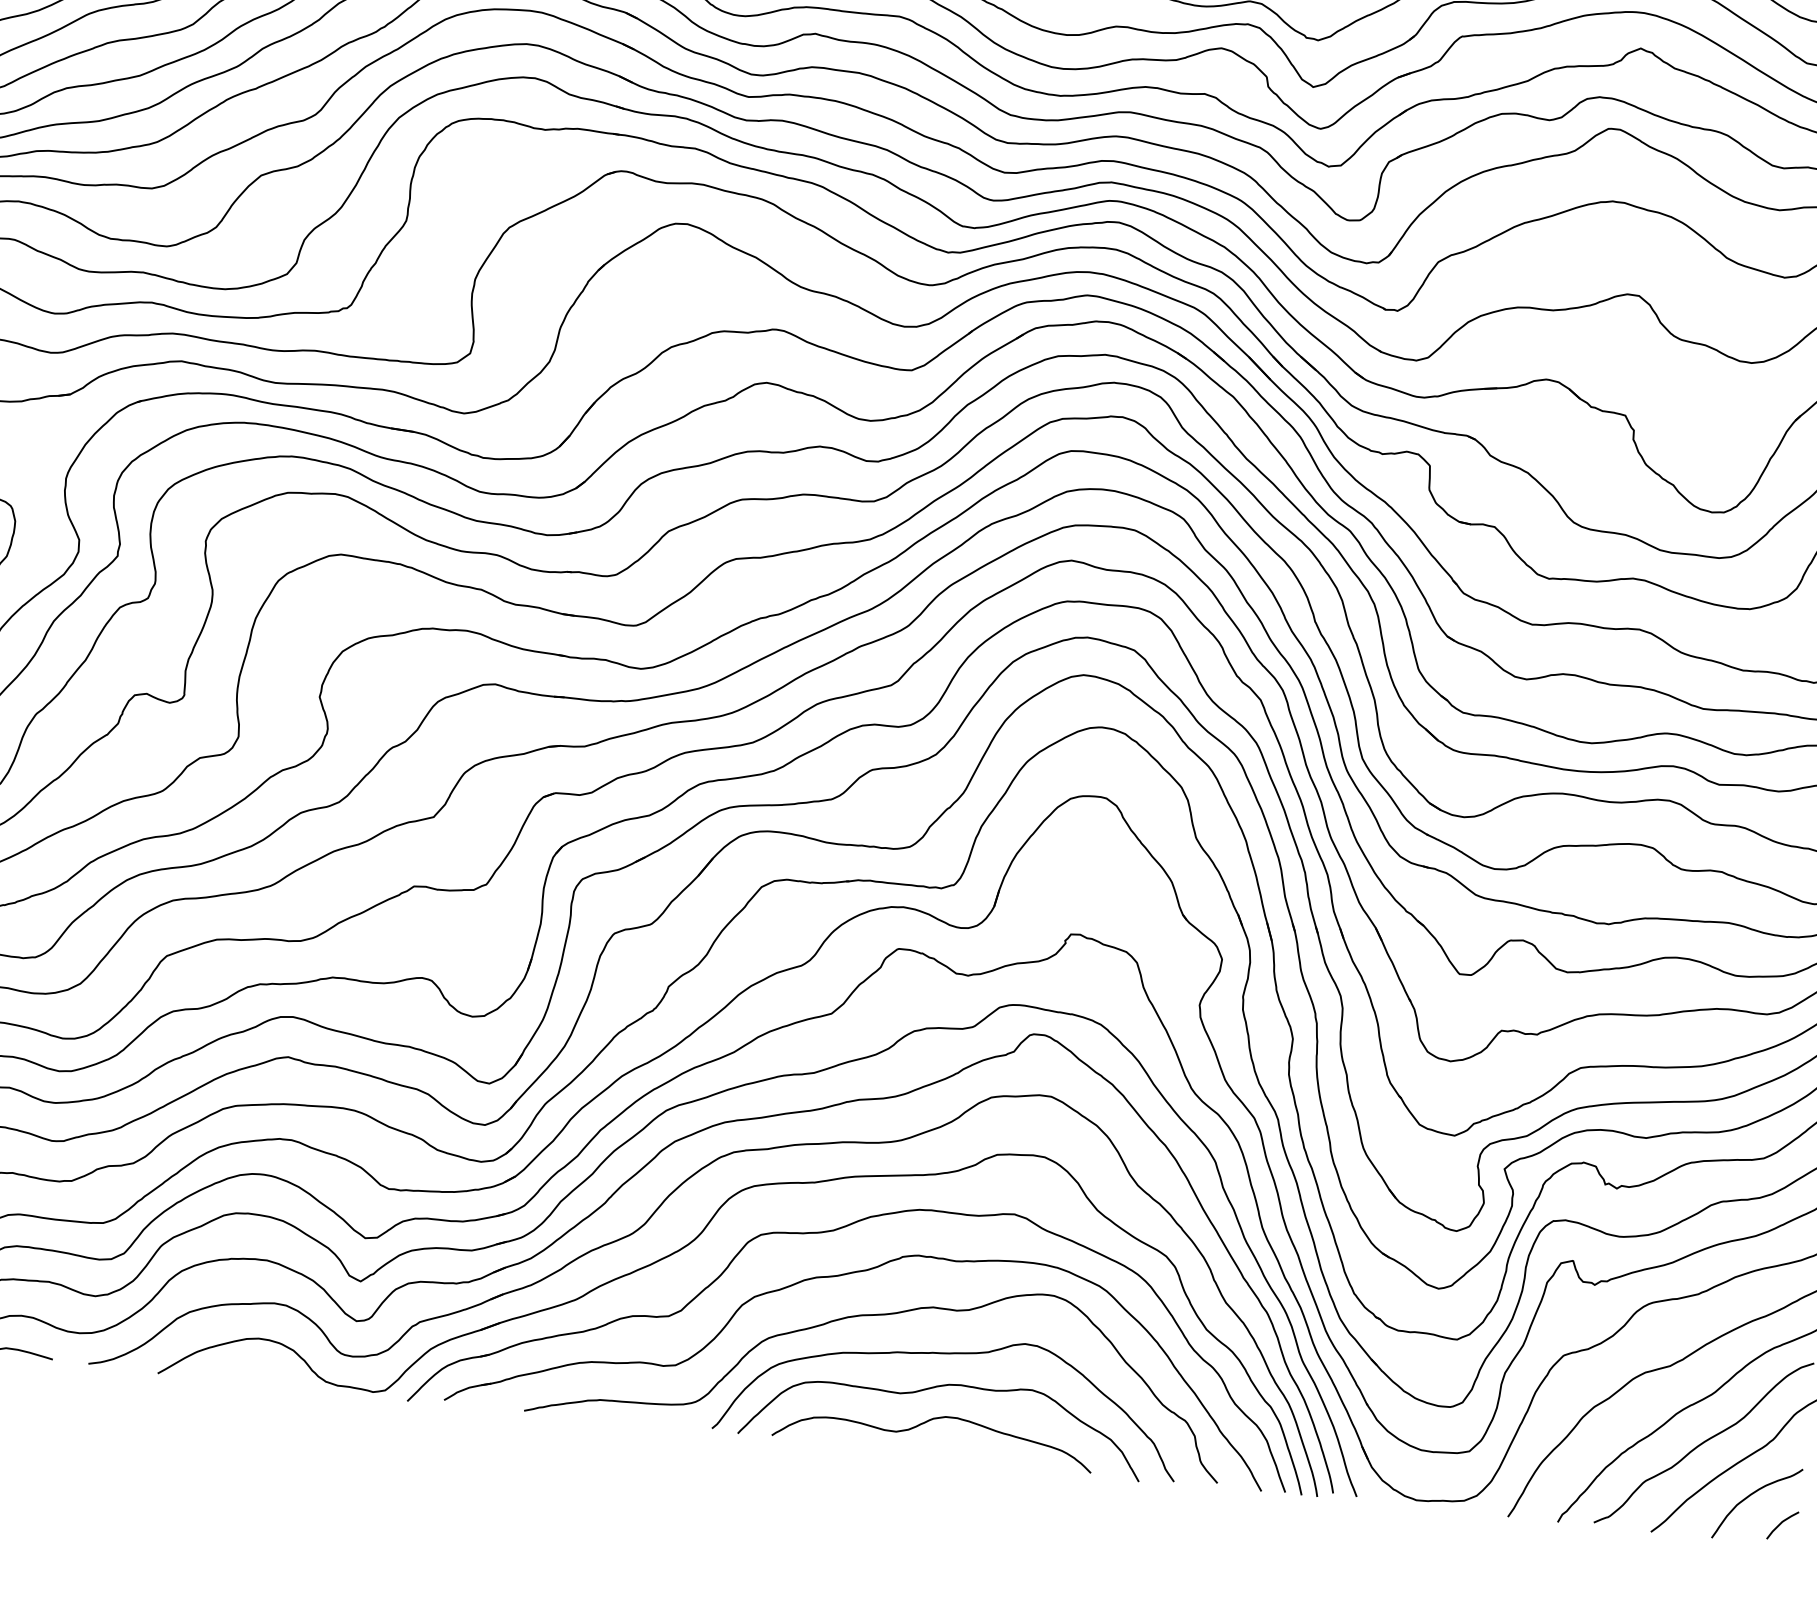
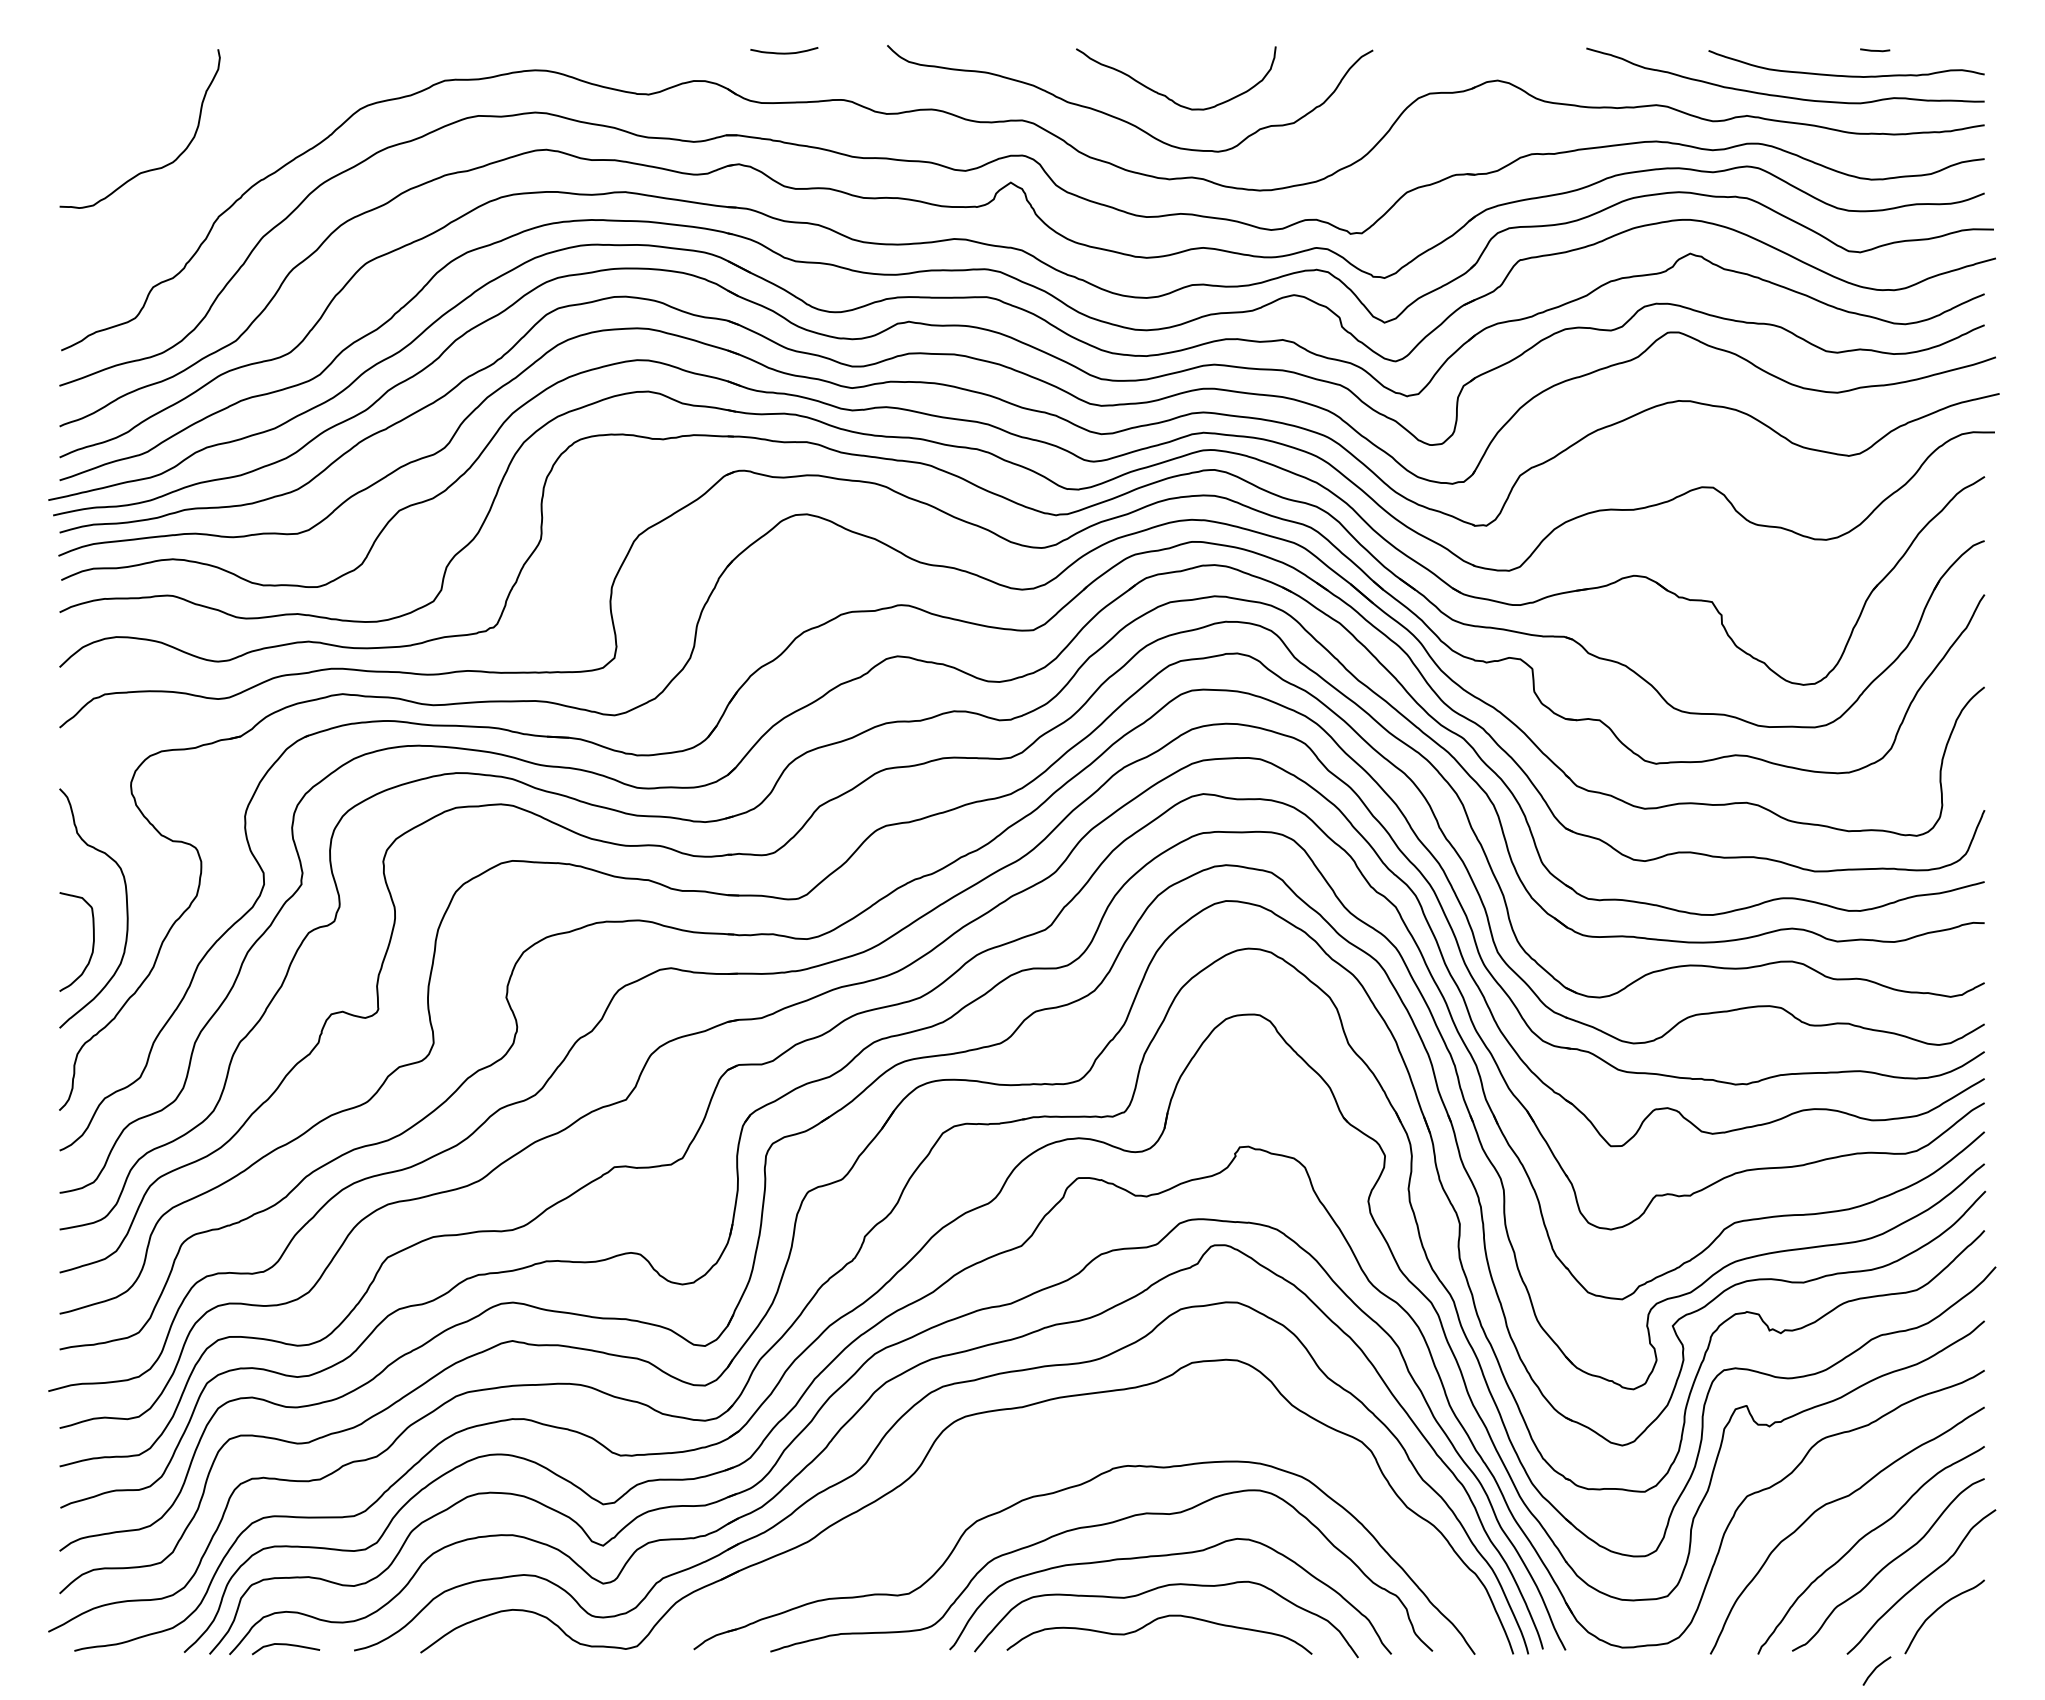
part: (834, 1231) -> (1045, 1451), removed
curve: (1782, 1523) -> (1876, 1669), moved

